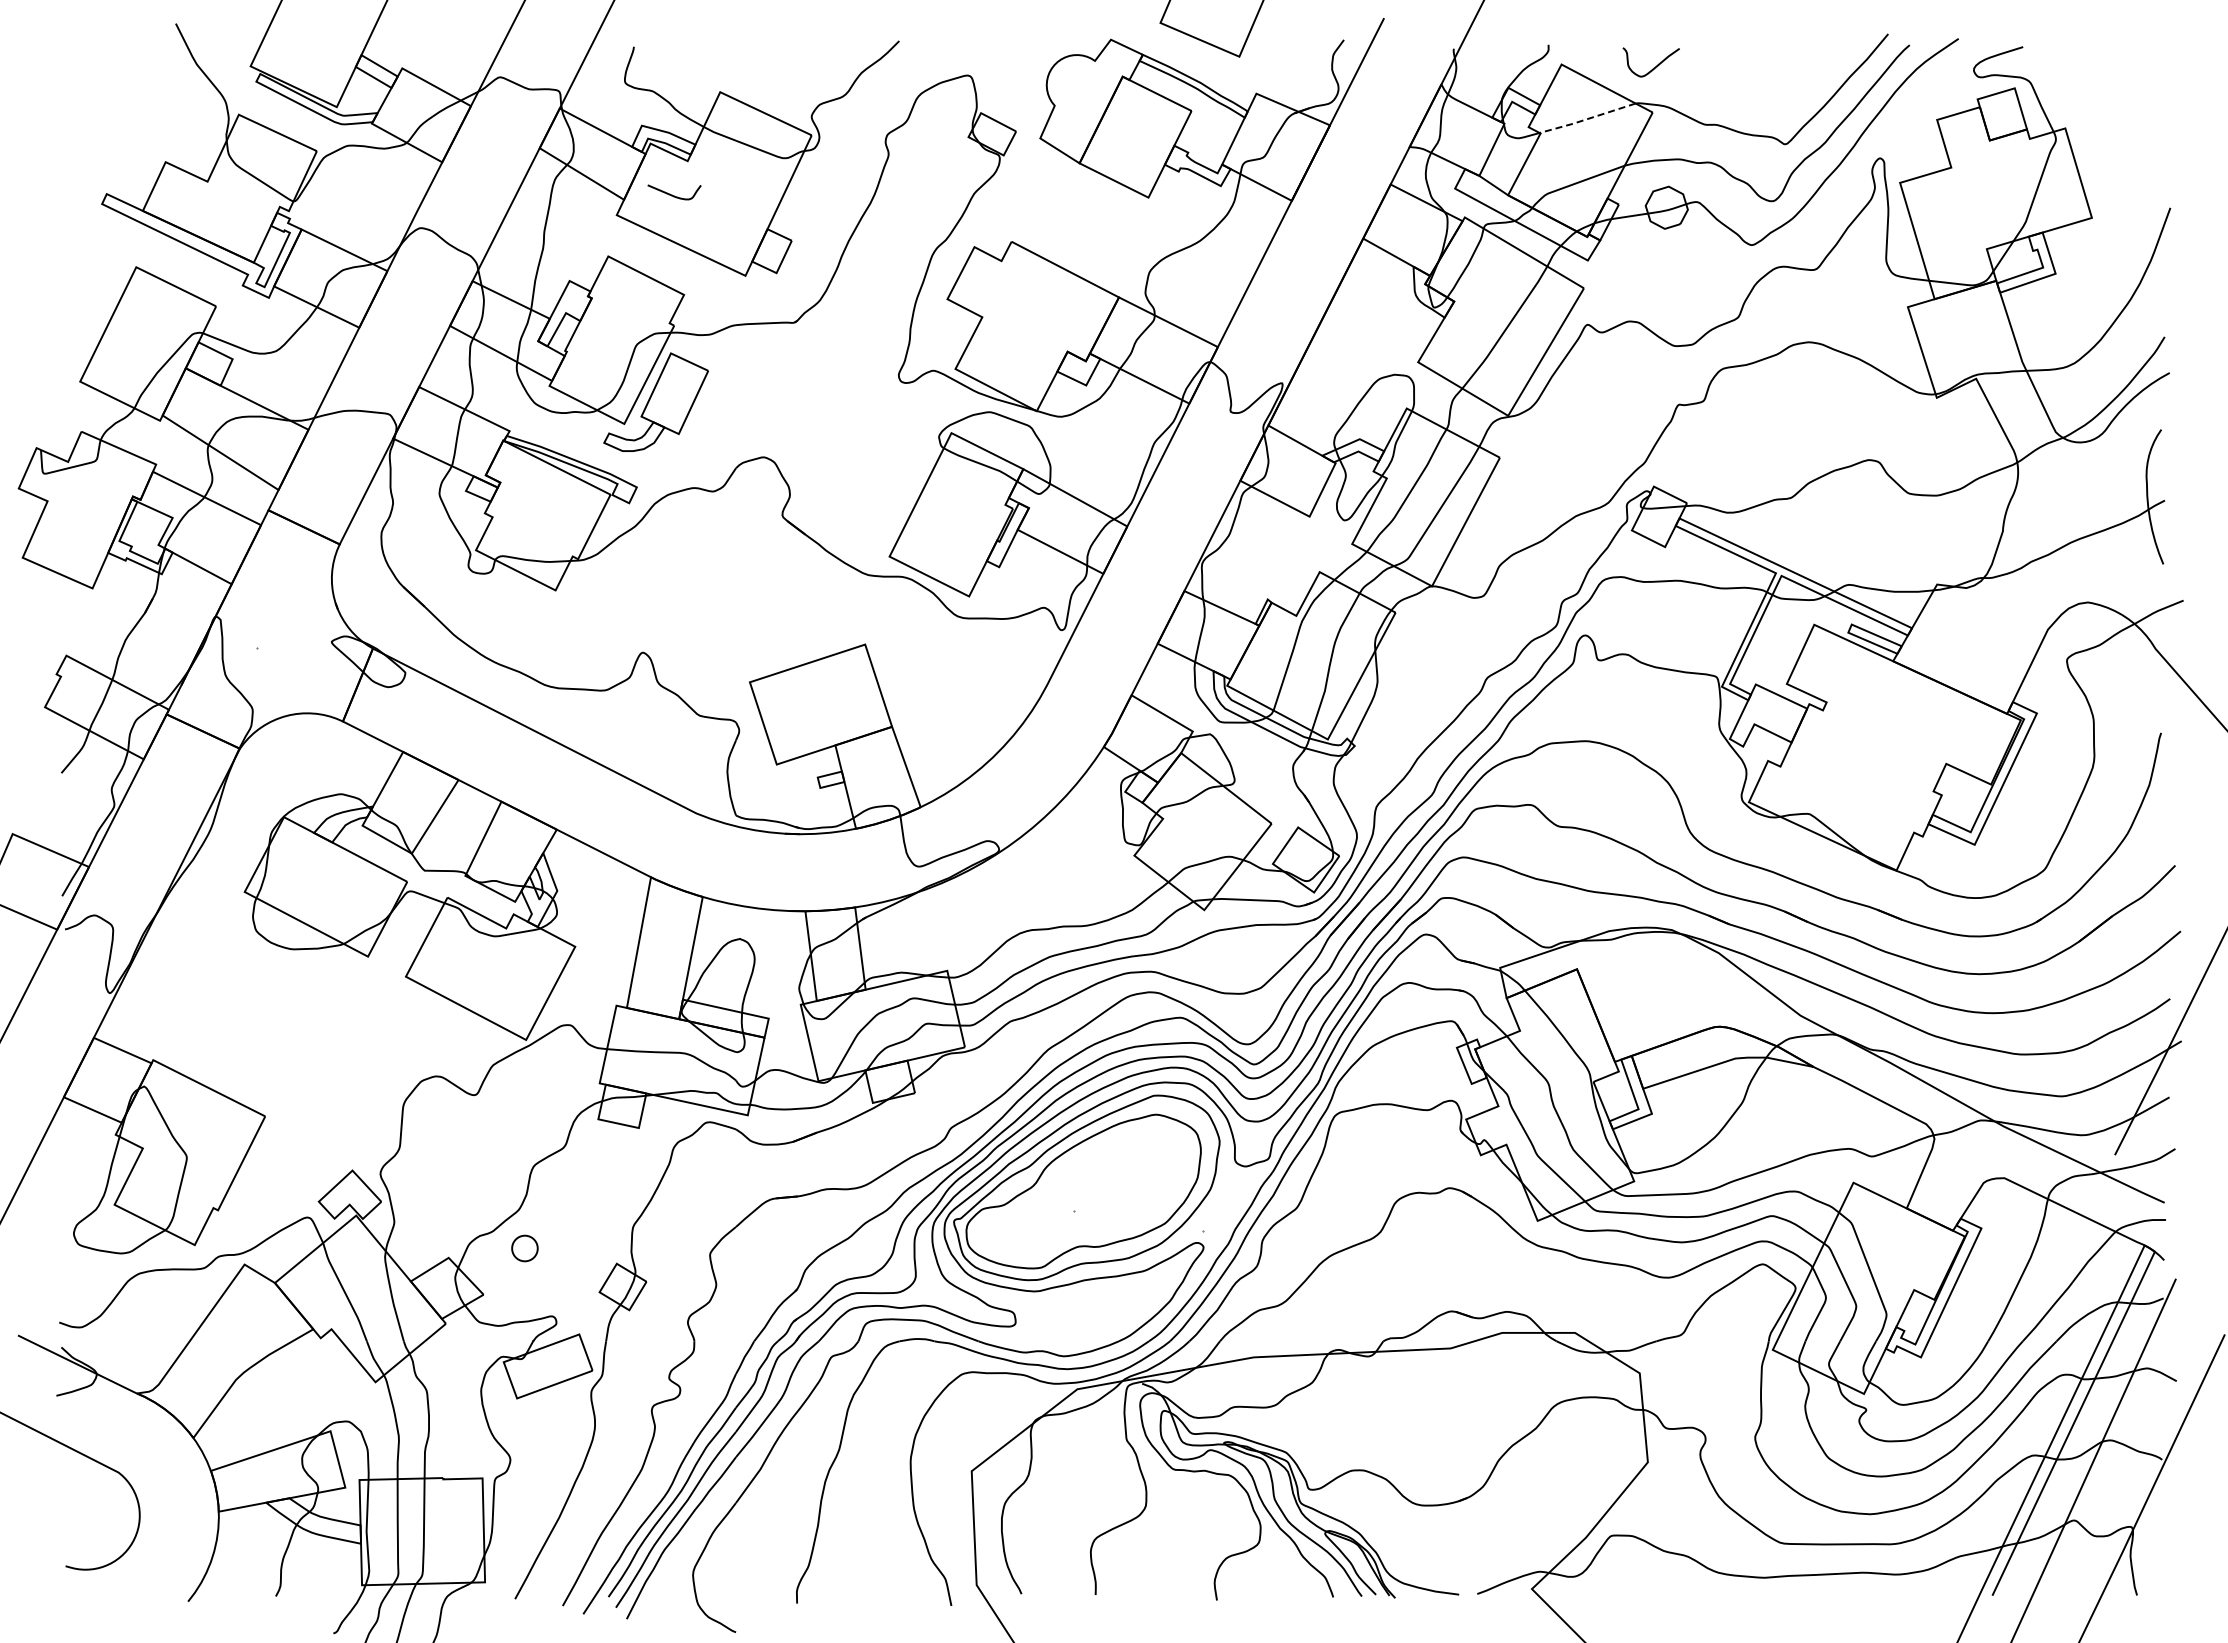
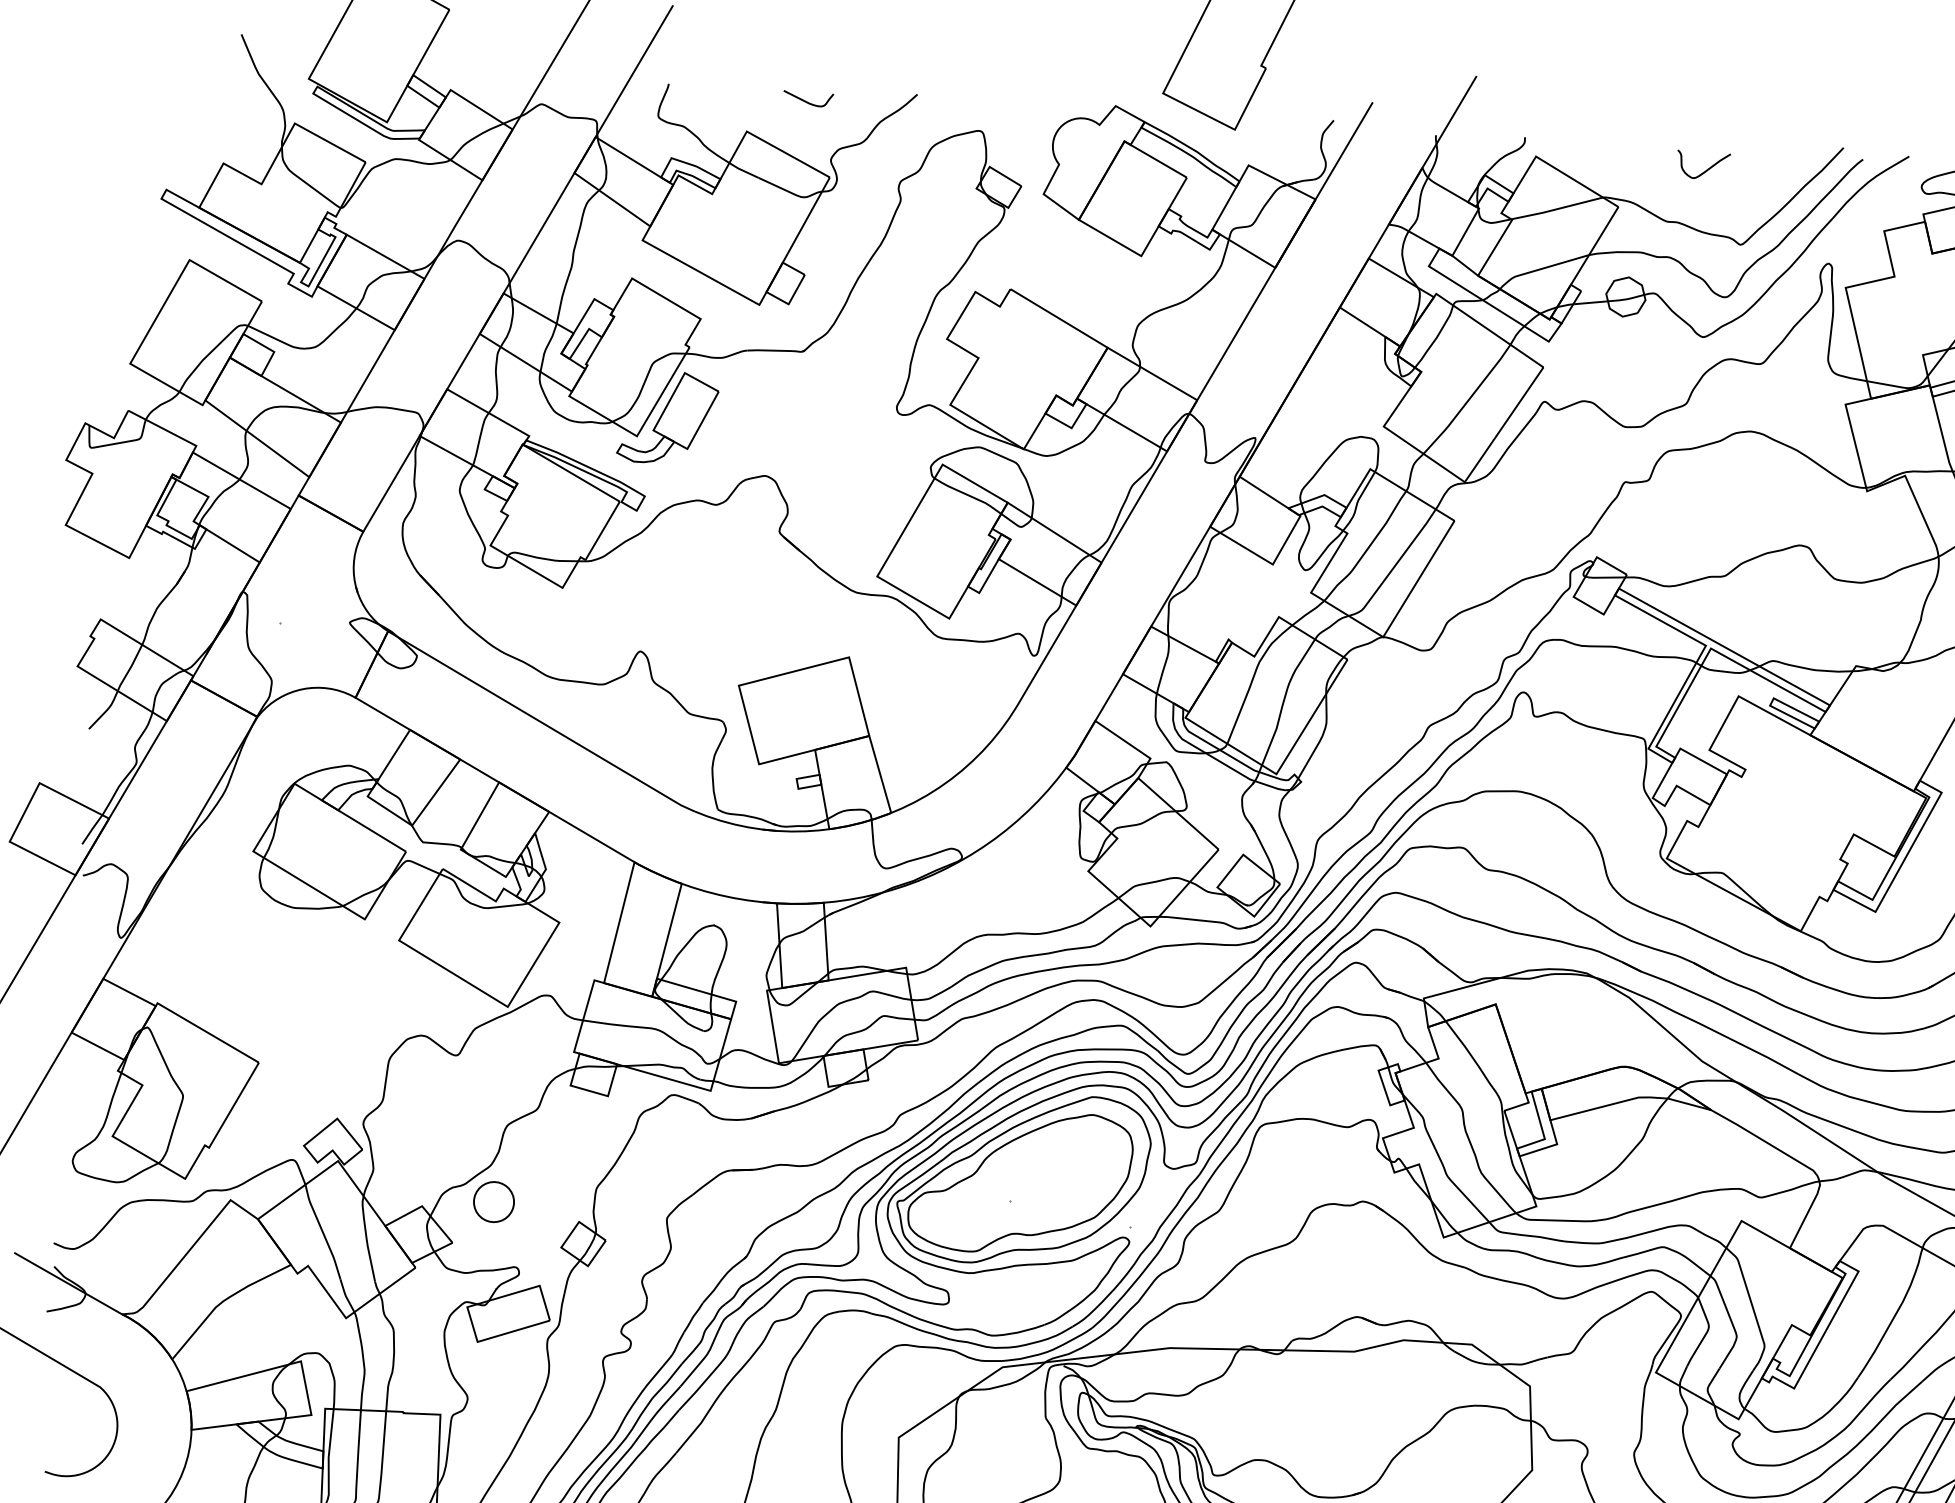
curve: (1653, 67) -> (1705, 170), moved
line: (1586, 119) -> (1556, 209), dashed -> solid
curve: (672, 194) -> (806, 100), moved
part: (524, 1248) -> (493, 1202), size x1.67

